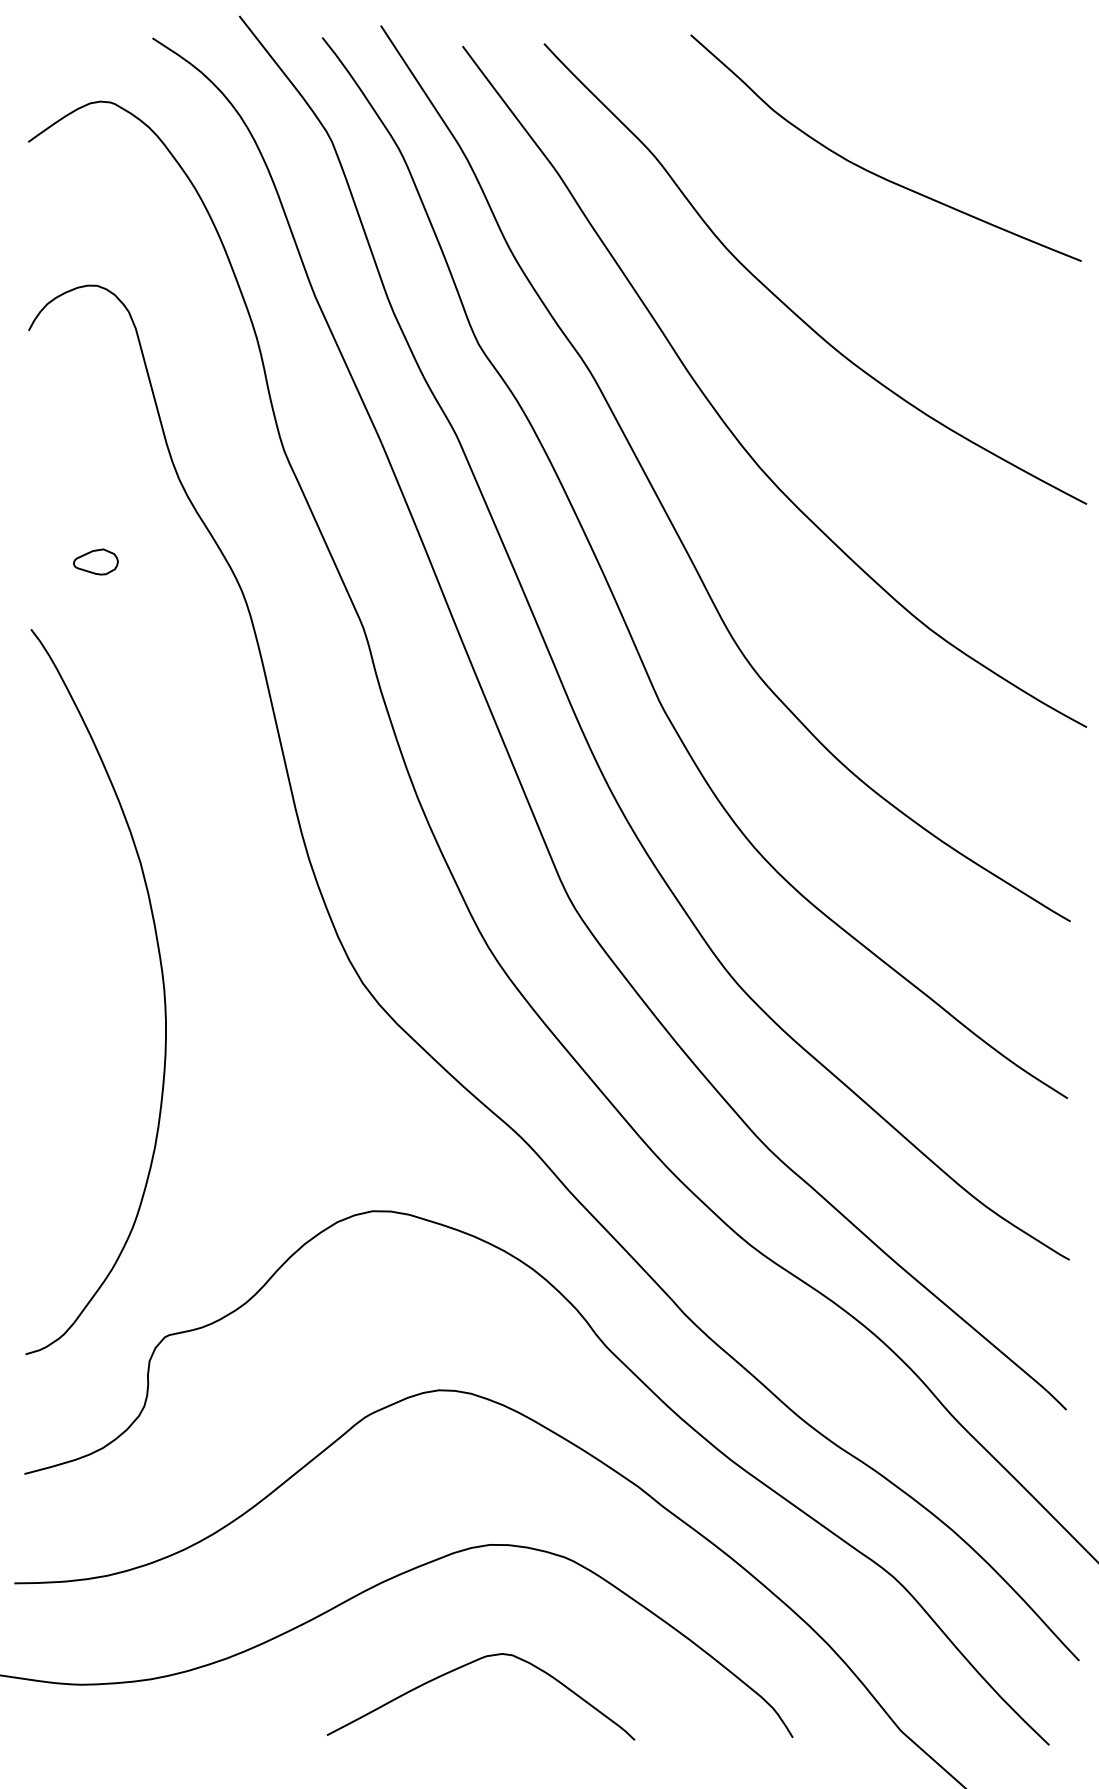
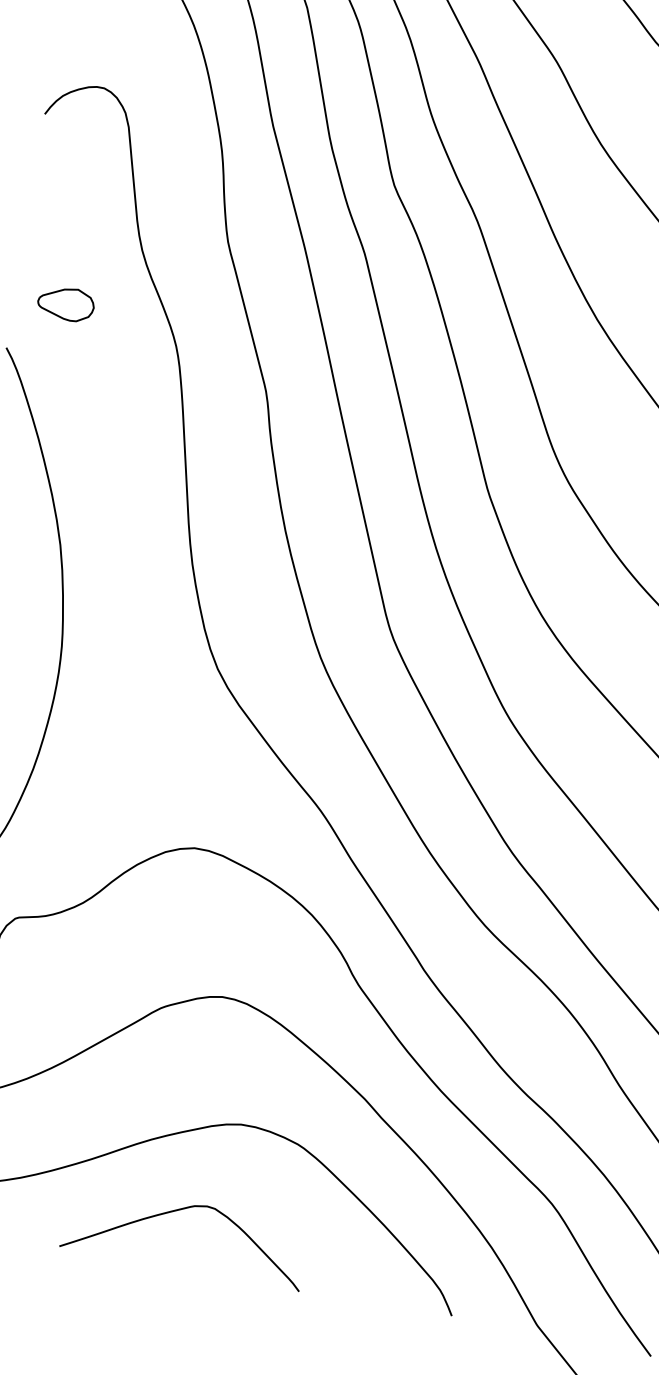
part: (95, 561) -> (65, 303), size x1.6
curve: (465, 1666) -> (176, 1211), moved

